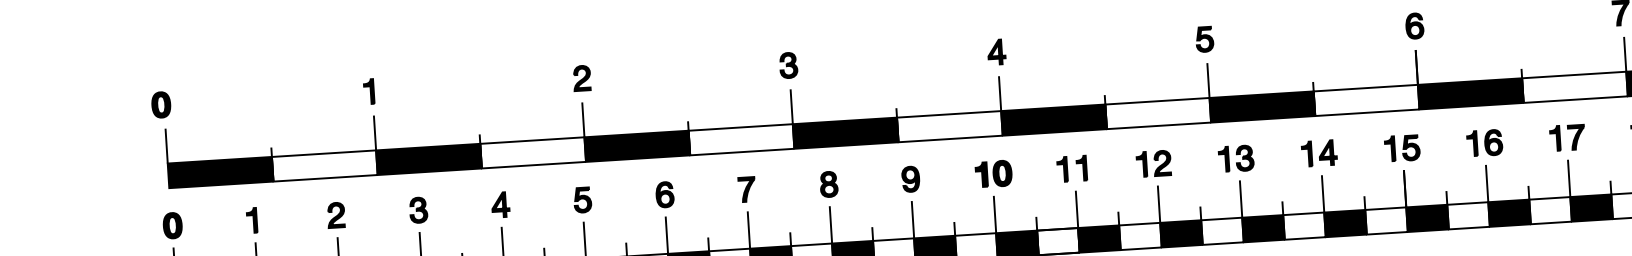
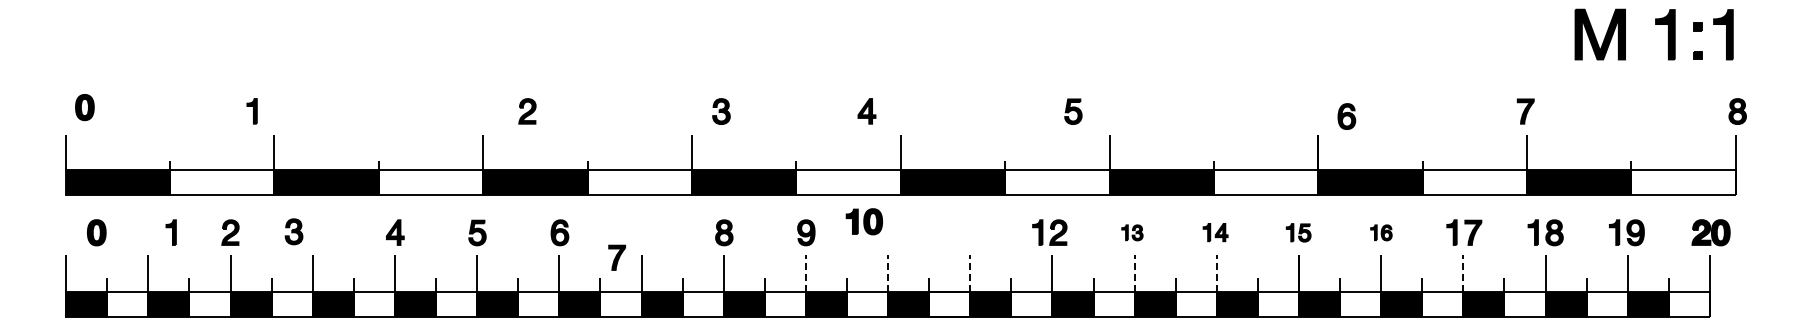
part: (1414, 26) -> (1346, 116), moved
part: (1204, 39) -> (1073, 111), moved
part: (996, 52) -> (866, 111), moved
part: (788, 65) -> (721, 111), moved
part: (582, 78) -> (527, 111), moved
part: (368, 91) -> (251, 111), moved
part: (160, 104) -> (84, 107), moved
part: (1484, 142) -> (1381, 232), size x0.6
part: (1402, 148) -> (1298, 232), size x0.7
part: (1319, 153) -> (1215, 232), size x0.7
part: (1236, 158) -> (1132, 232), size x0.6
part: (1071, 168) -> (967, 232), removed
part: (992, 173) -> (863, 221), moved
line: (1569, 178) -> (1463, 273), solid -> dashed
part: (746, 189) -> (616, 257), moved
line: (1322, 194) -> (1216, 273), solid -> dashed
line: (1240, 199) -> (1134, 273), solid -> dashed
line: (1077, 209) -> (970, 273), solid -> dashed
part: (417, 210) -> (293, 231), moved
line: (995, 214) -> (888, 273), solid -> dashed
line: (912, 219) -> (805, 273), solid -> dashed
part: (251, 220) -> (170, 232), moved
part: (172, 225) -> (96, 232), moved

